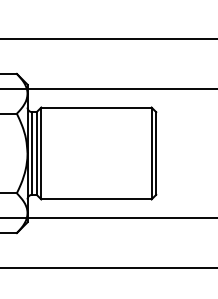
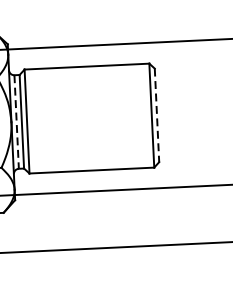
line: (32, 153) -> (17, 122), solid -> dashed
line: (156, 153) -> (157, 115), solid -> dashed

